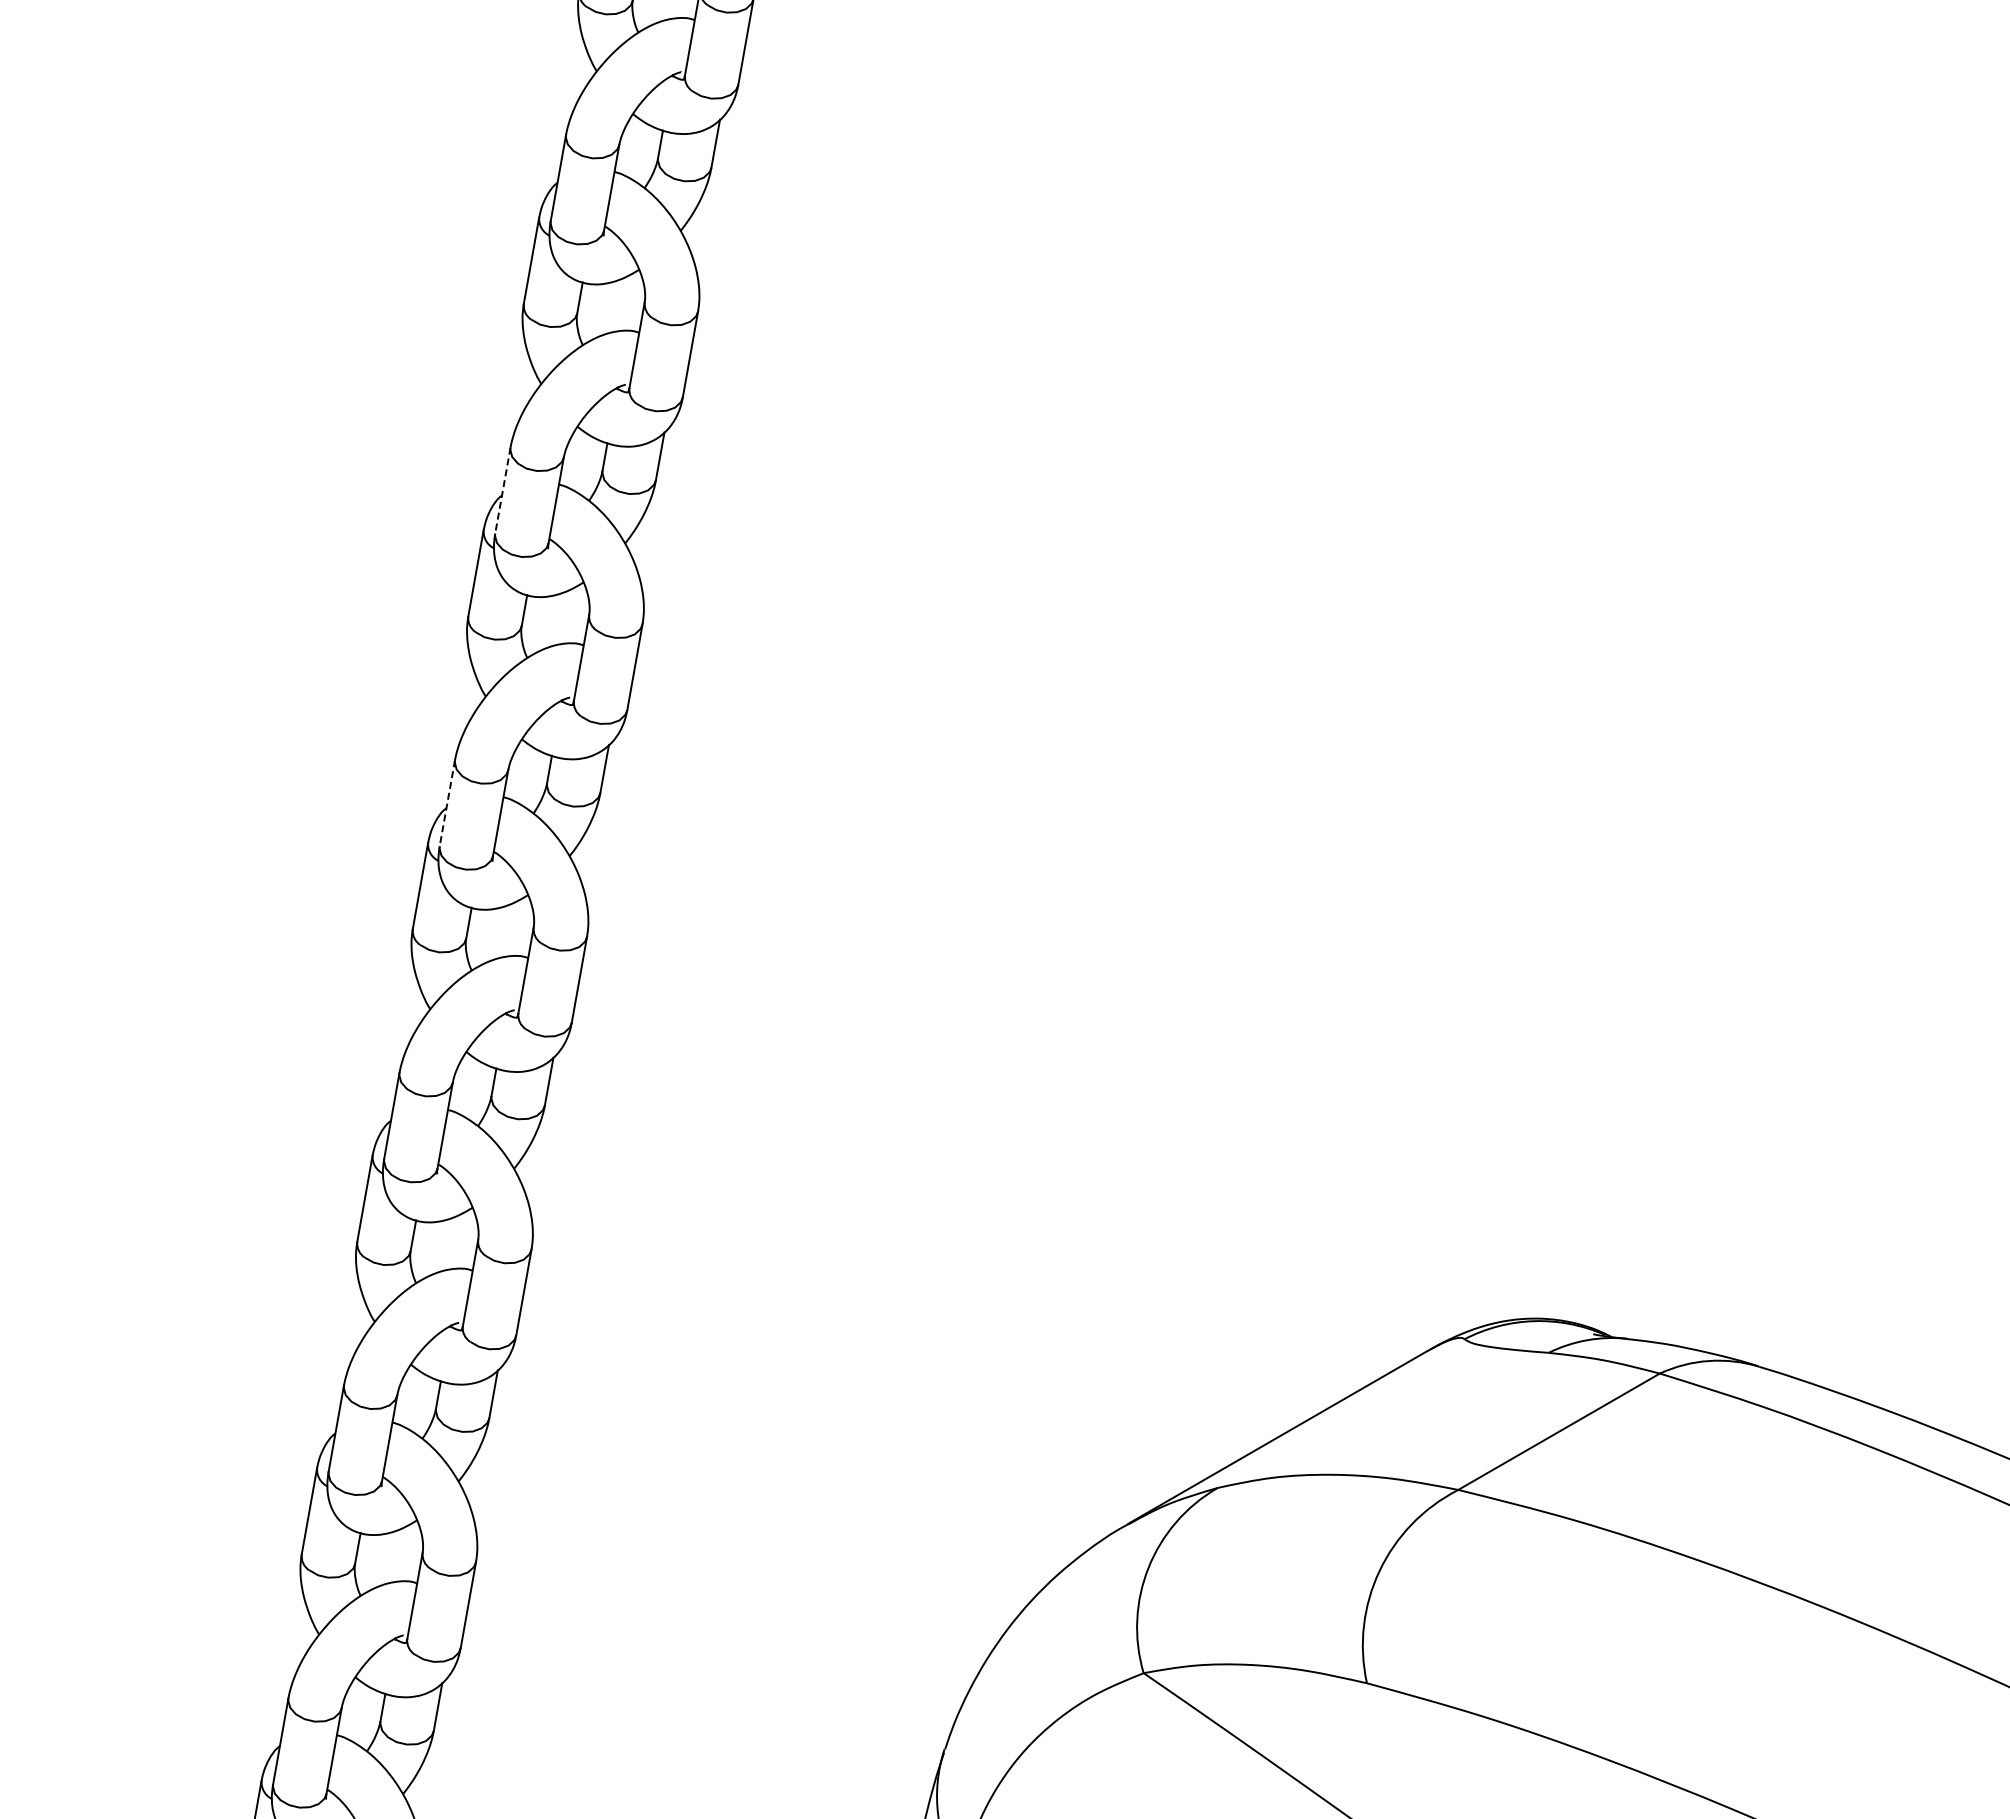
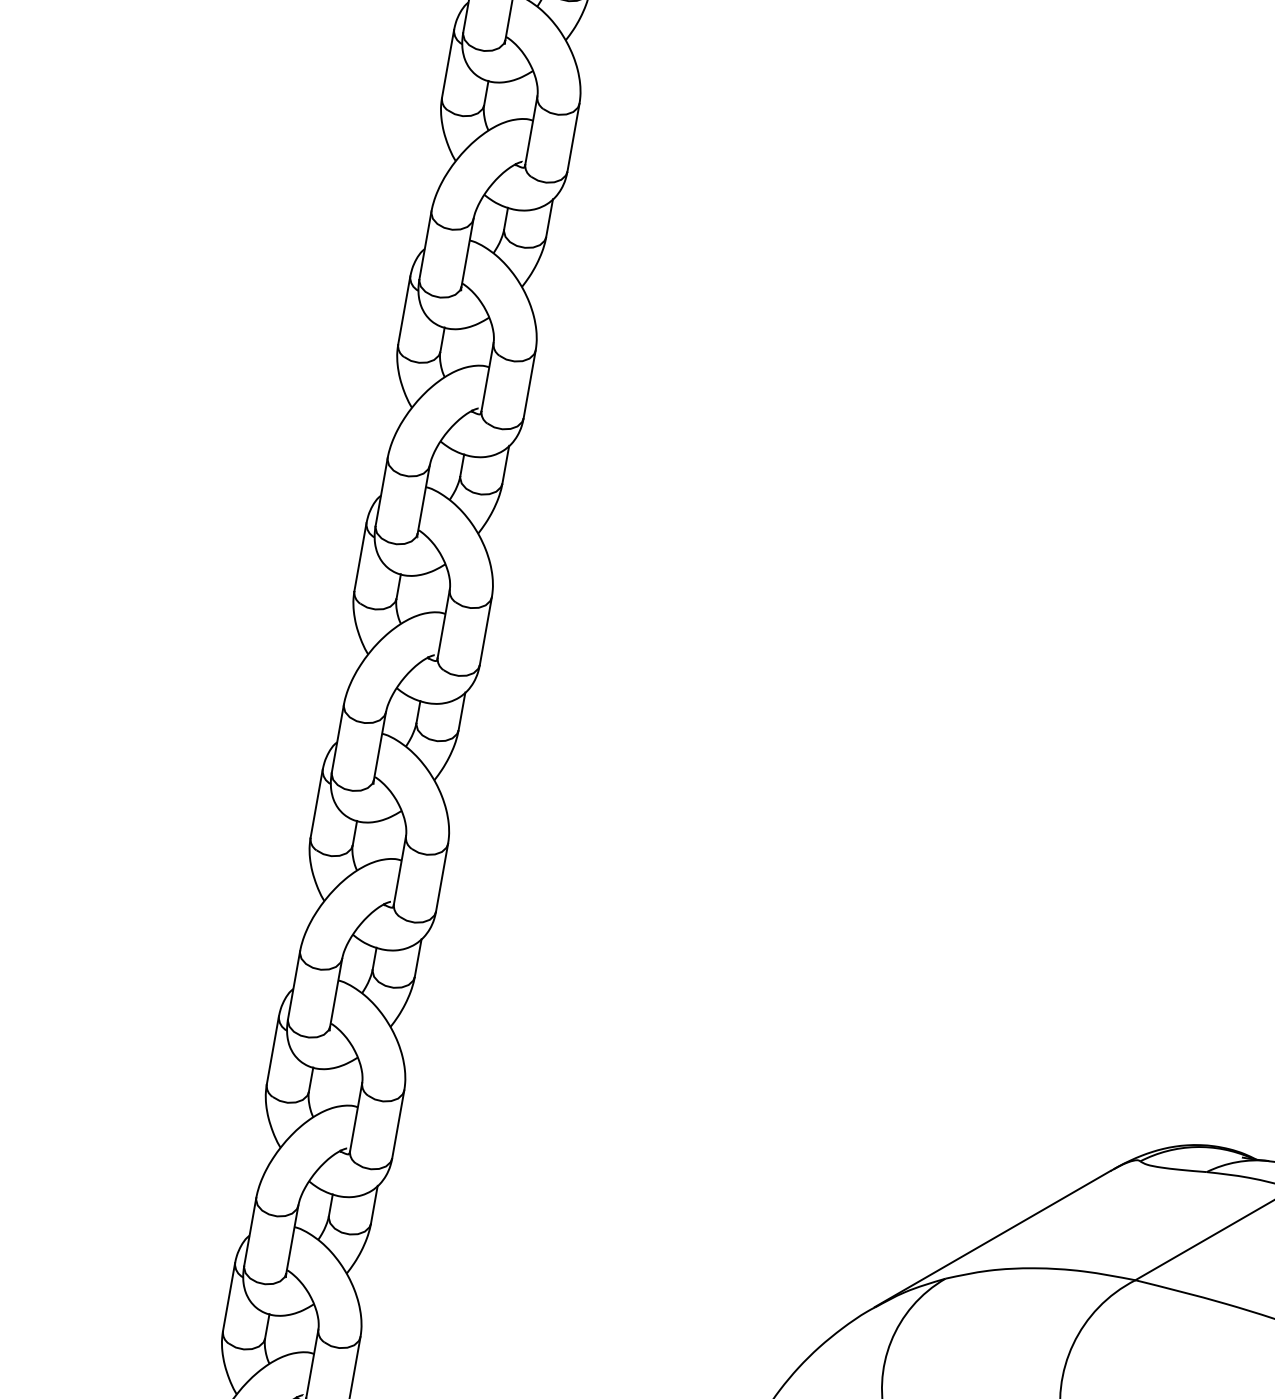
line: (502, 490) -> (381, 491), dashed -> solid
line: (447, 803) -> (337, 738), dashed -> solid

